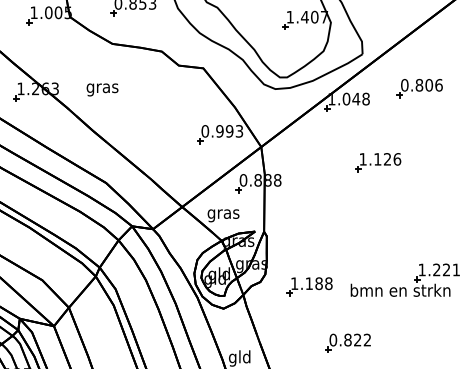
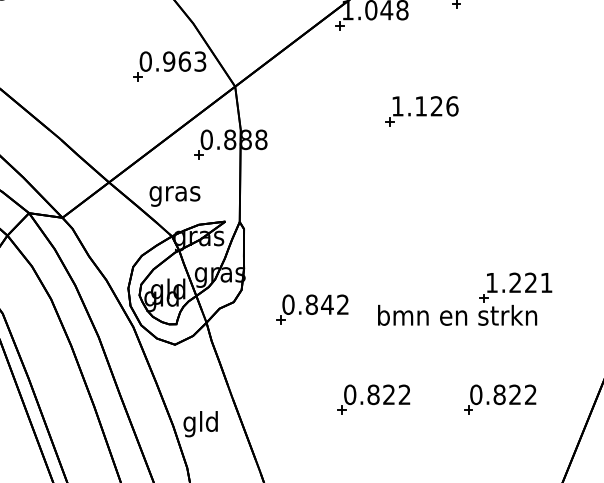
text: (229, 131) -> (184, 61), 0.993 -> 0.963
text: (311, 283) -> (315, 304), 1.188 -> 0.842
part: (426, 342) -> (498, 398), added

